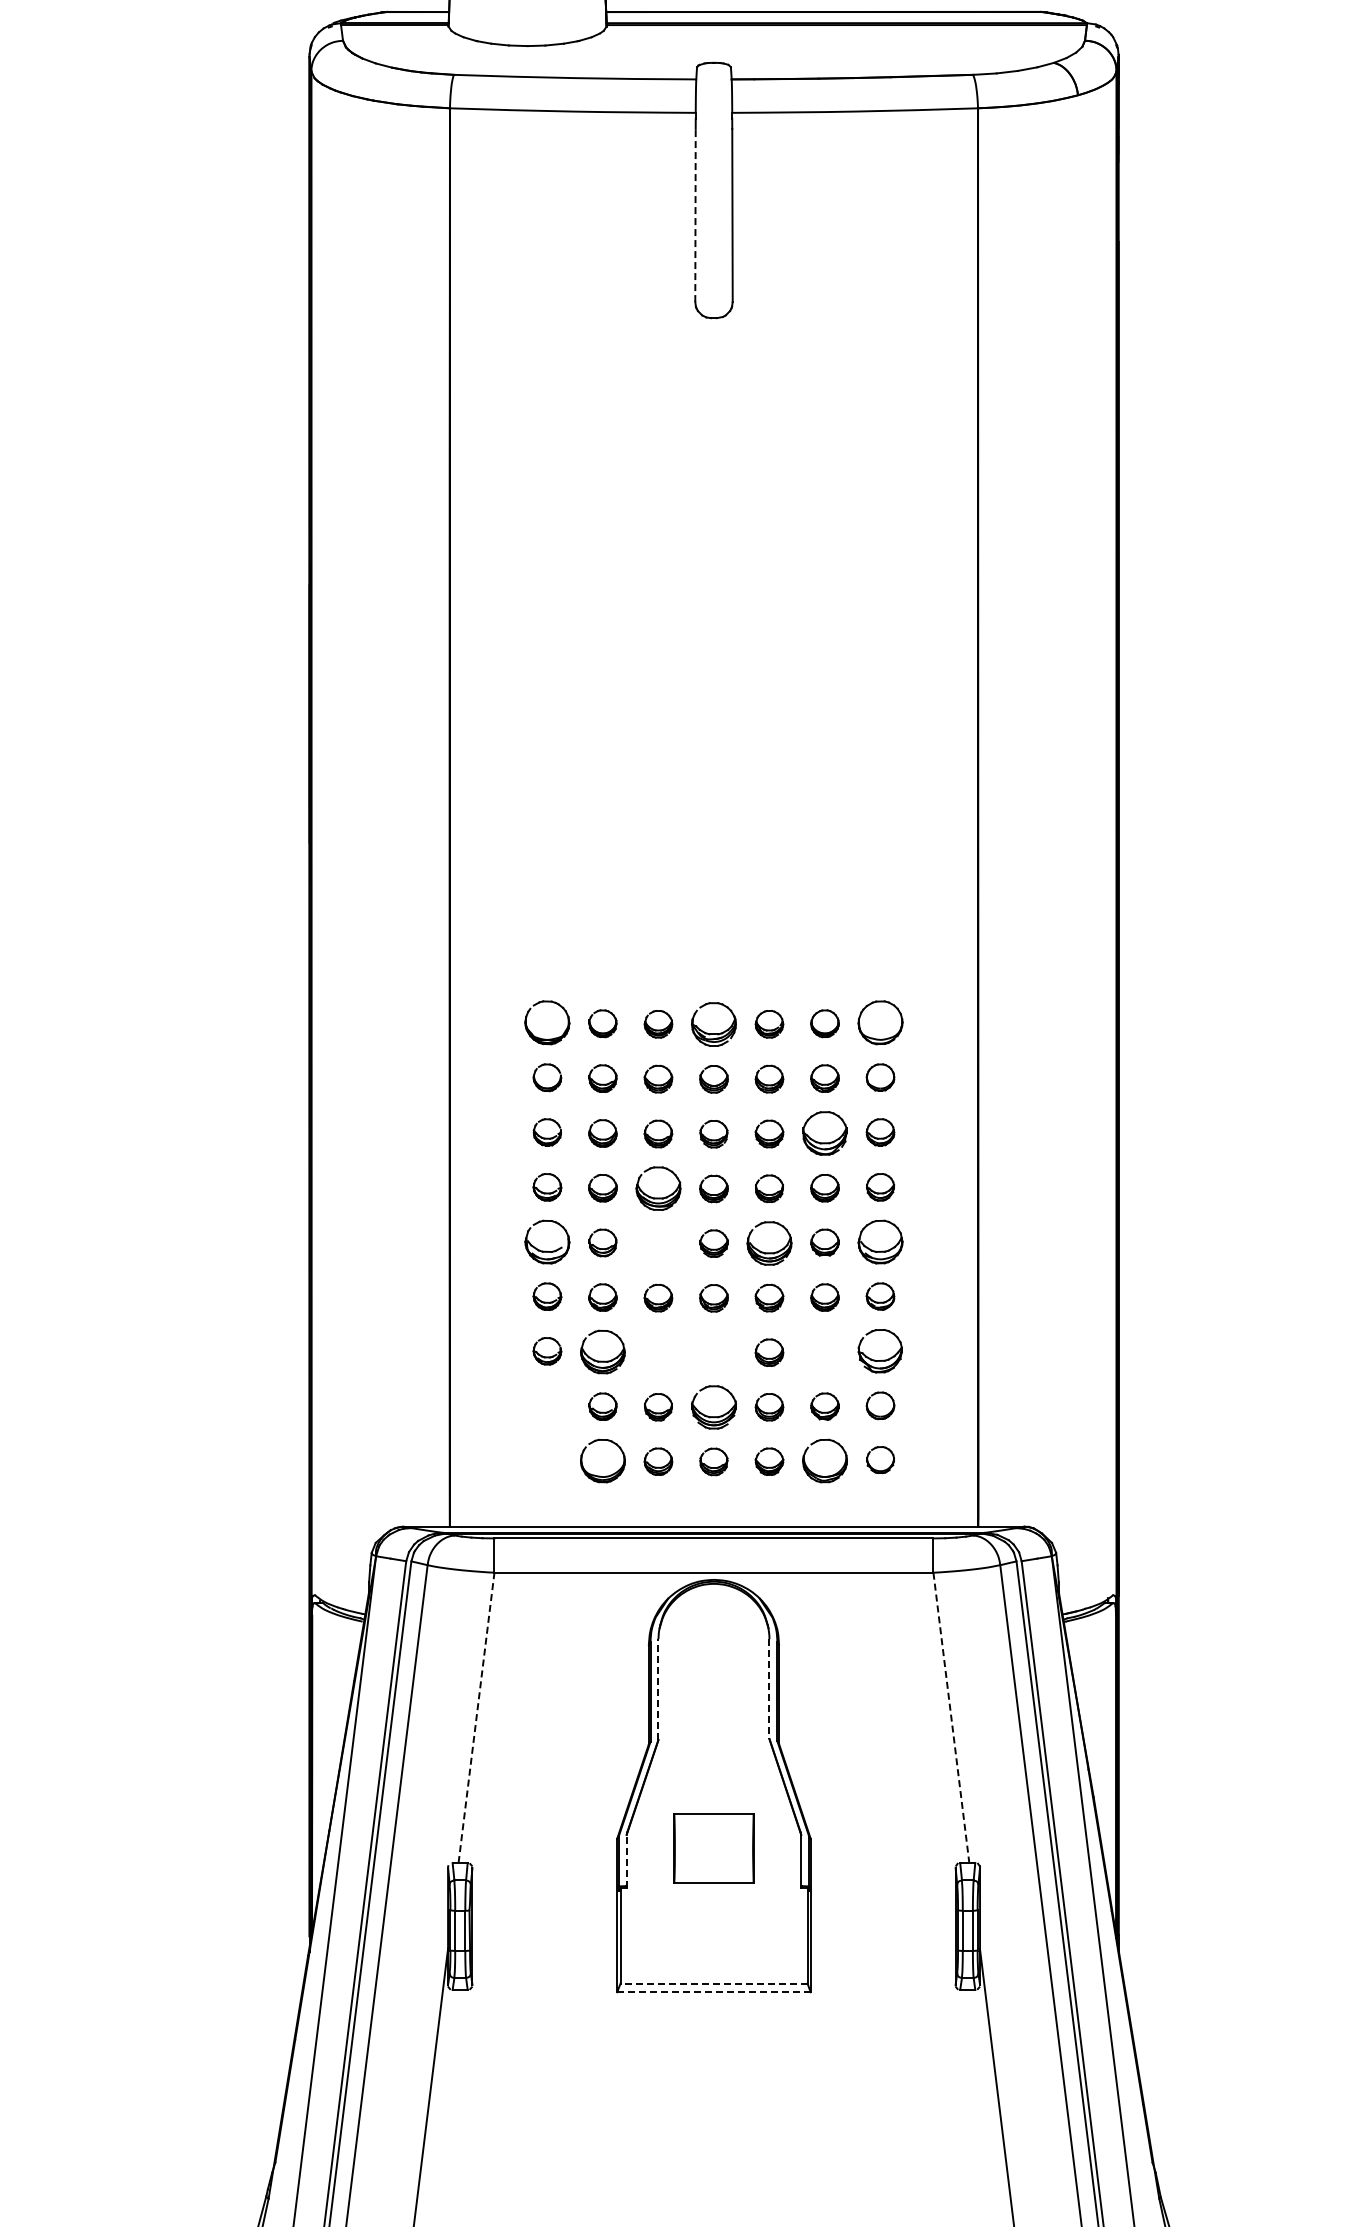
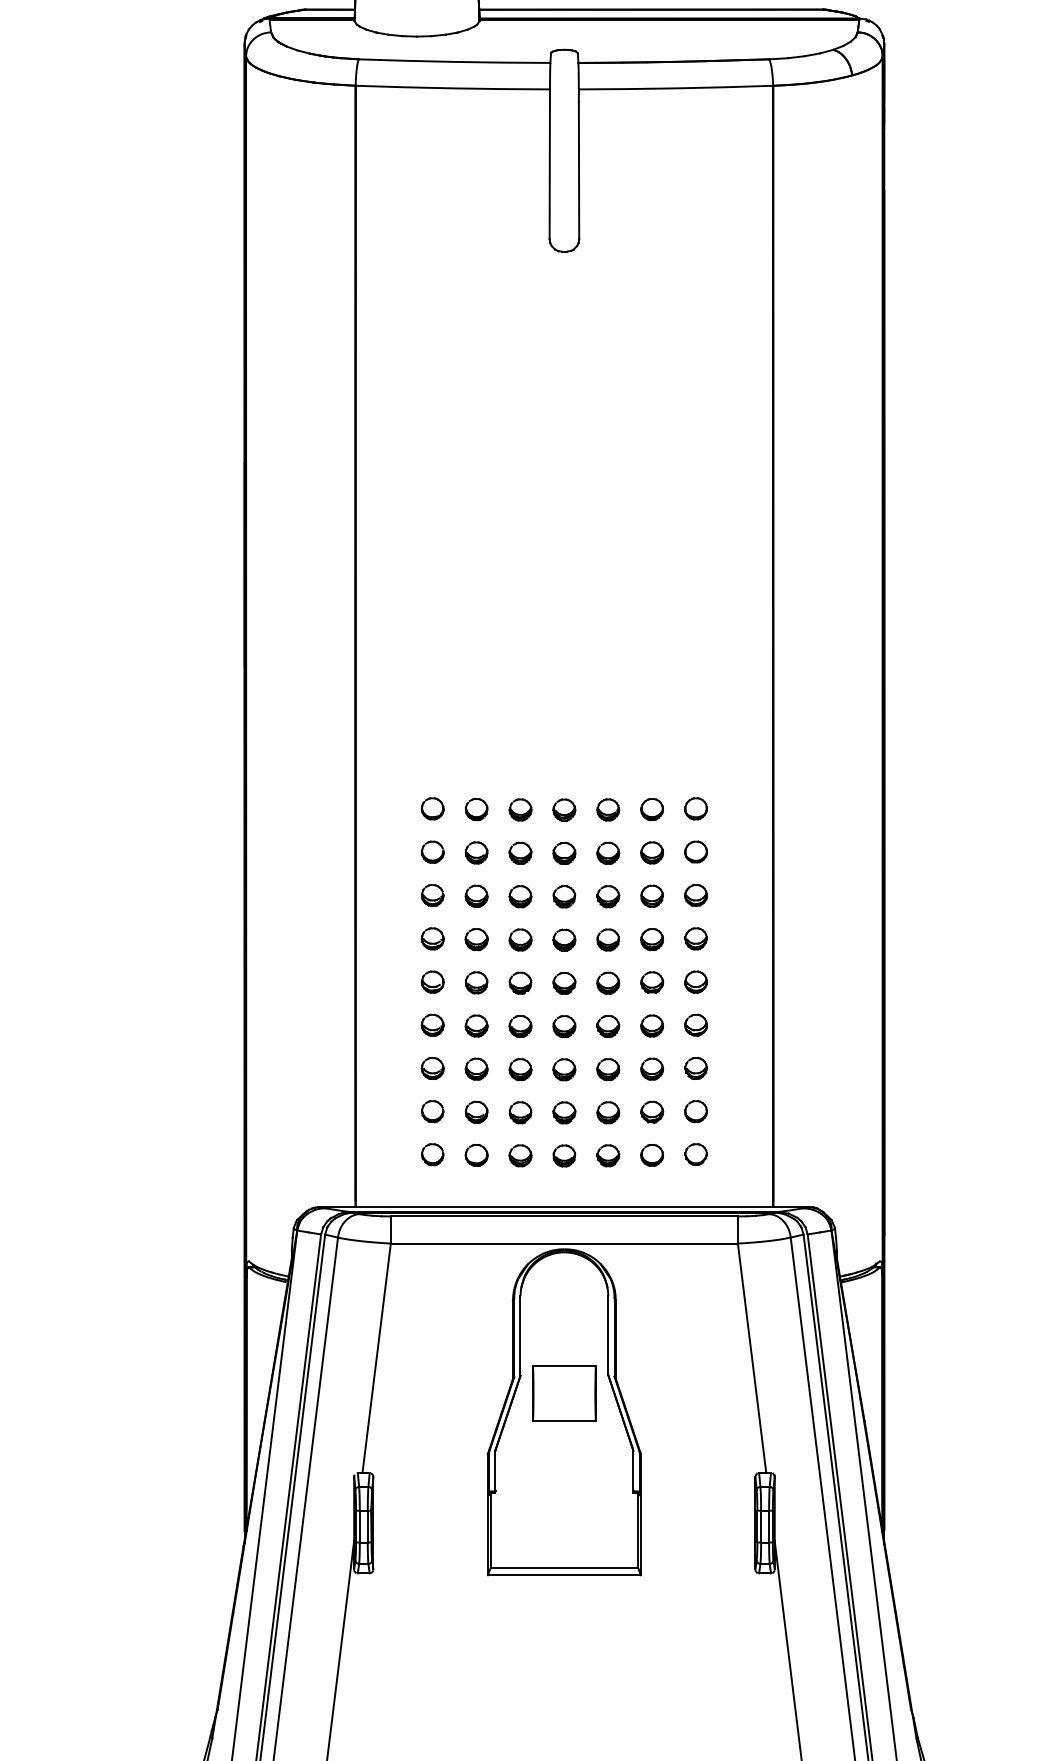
line: (695, 215) -> (549, 170), dashed -> solid
part: (547, 1022) -> (432, 808), size x0.62
part: (880, 1022) -> (696, 808), size x0.62
part: (713, 1024) -> (564, 810), size x0.62
part: (824, 1133) -> (651, 896), size x0.62
part: (658, 1188) -> (520, 939), size x0.62
part: (547, 1241) -> (432, 981), size x0.62
part: (880, 1241) -> (696, 981), size x0.62
part: (658, 1243) -> (520, 983), added
part: (769, 1243) -> (608, 983), size x0.62
part: (880, 1351) -> (696, 1068), size x0.62
part: (602, 1352) -> (476, 1069), size x0.62
part: (658, 1352) -> (520, 1069), added
part: (713, 1352) -> (564, 1069), added
part: (824, 1352) -> (651, 1069), added
part: (713, 1407) -> (564, 1112), size x0.62
part: (547, 1415) -> (432, 1119), added
part: (547, 1460) -> (432, 1154), added
part: (602, 1461) -> (476, 1155), size x0.62
part: (824, 1461) -> (651, 1155), size x0.62
line: (658, 1689) -> (520, 1335), dashed -> solid
line: (769, 1689) -> (608, 1335), dashed -> solid
line: (476, 1717) -> (376, 1358), dashed -> solid
line: (951, 1718) -> (752, 1358), dashed -> solid
part: (713, 1848) -> (564, 1393), moved
line: (626, 1861) -> (495, 1471), dashed -> solid
line: (713, 1983) -> (564, 1568), dashed -> solid
line: (713, 1992) -> (564, 1575), dashed -> solid

